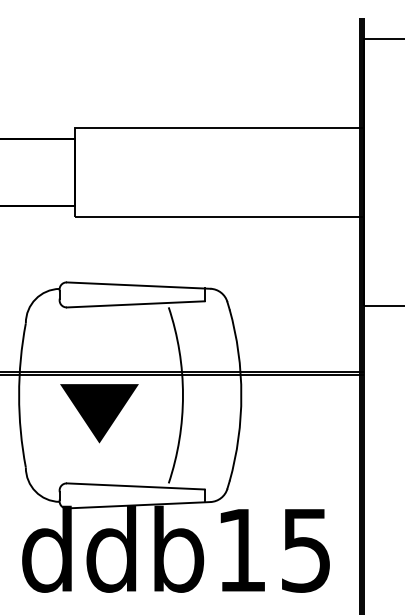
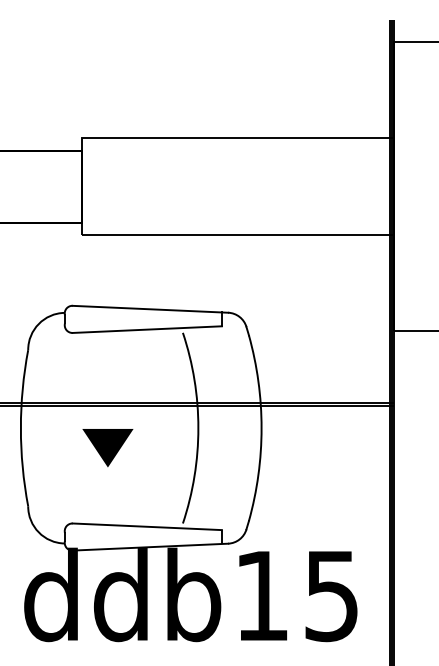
part: (99, 413) -> (107, 447), size x0.6

